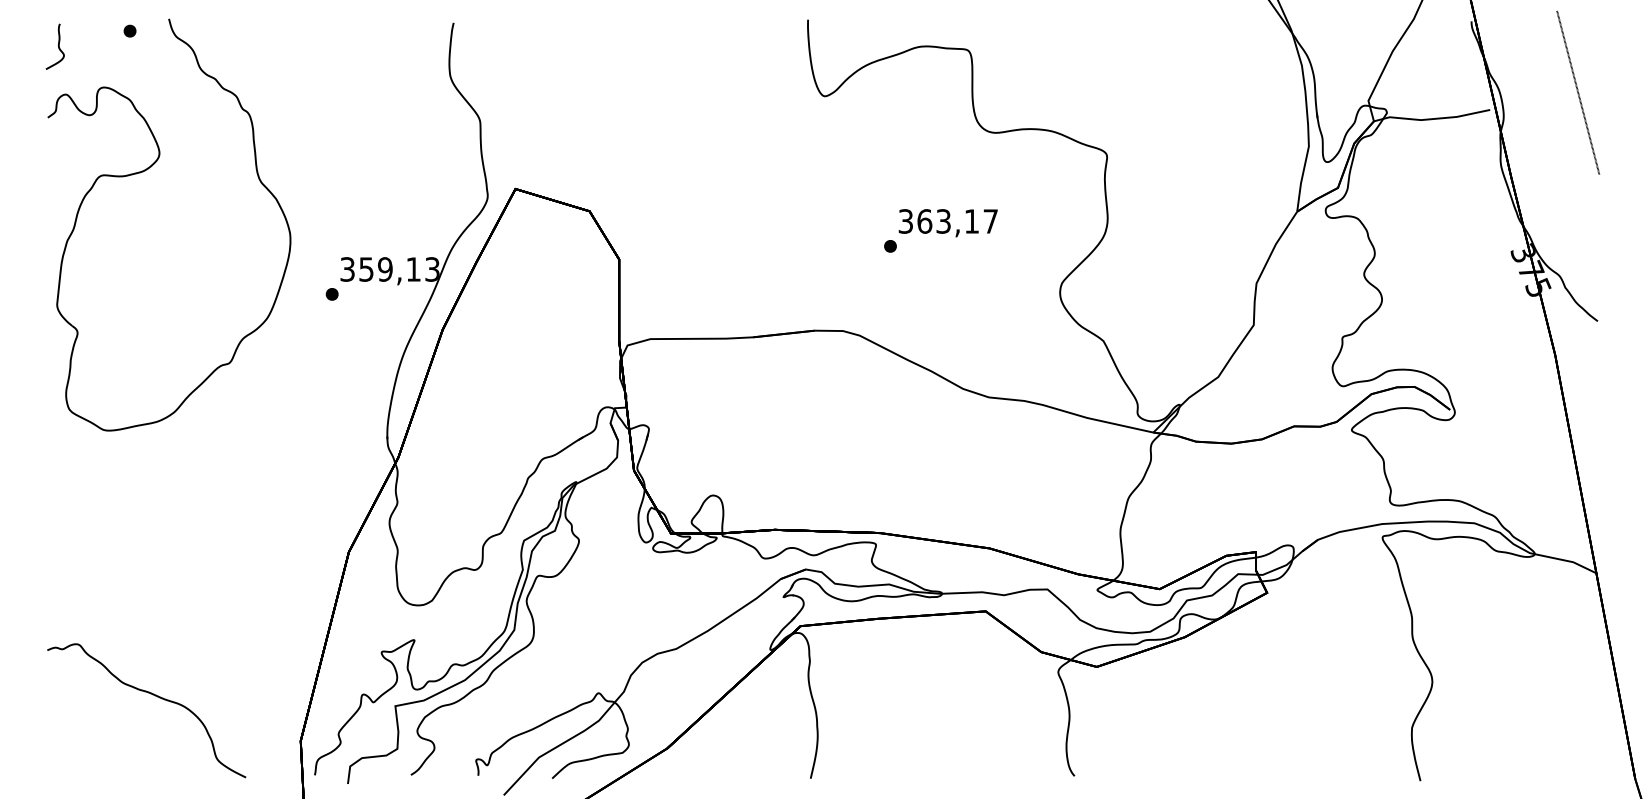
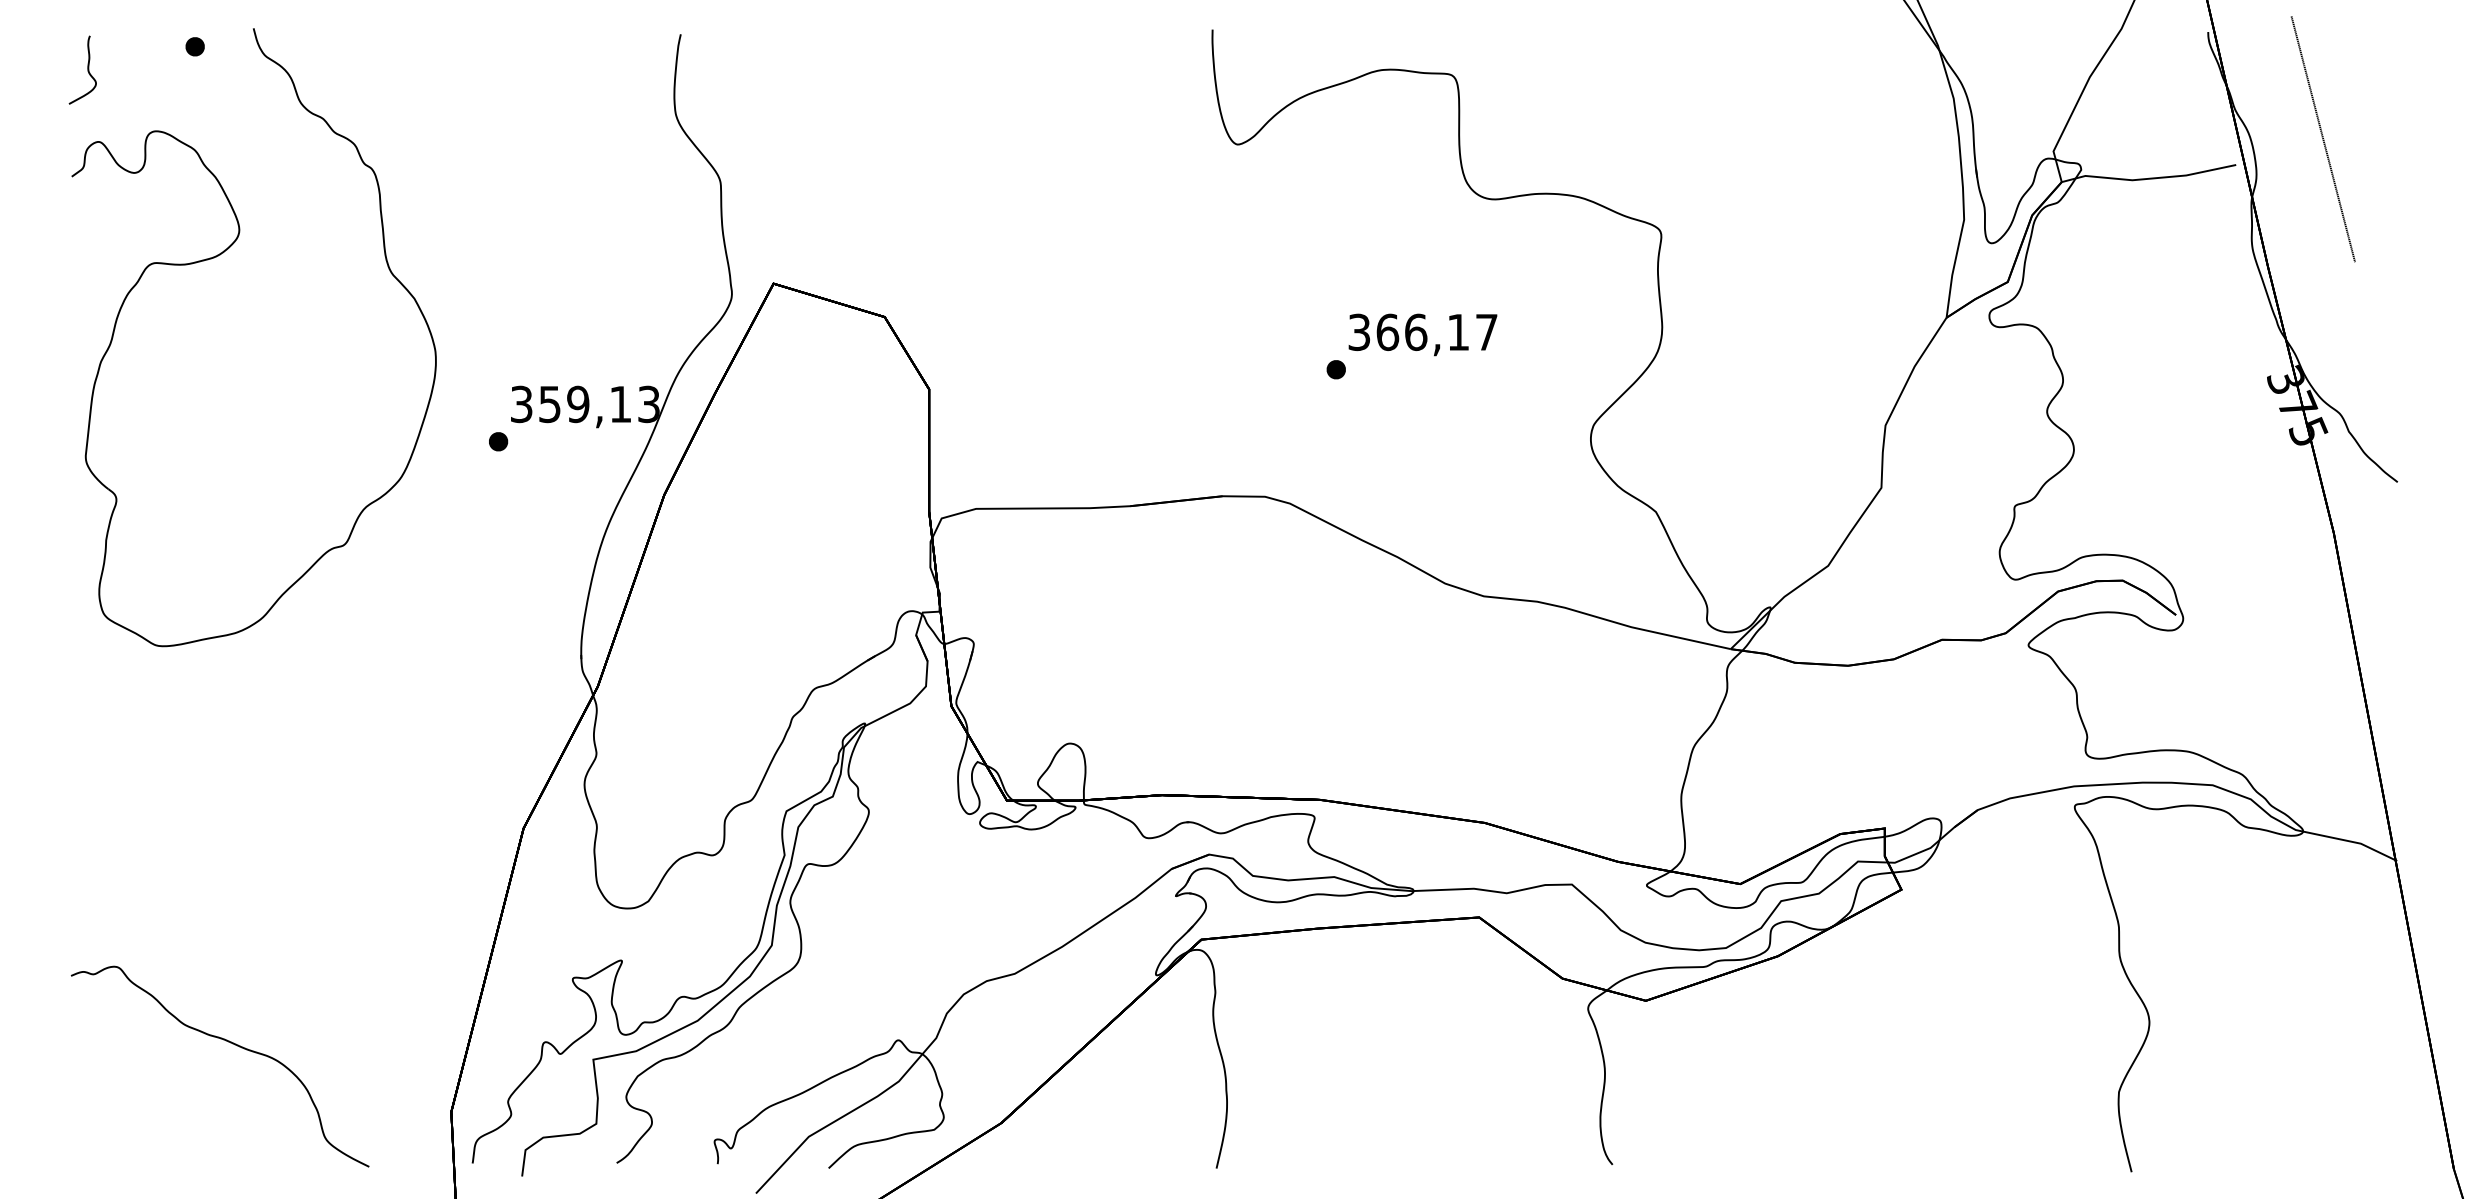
line: (1578, 92) -> (2323, 138), moved
text: (943, 221) -> (1415, 332), 363,17 -> 366,17

